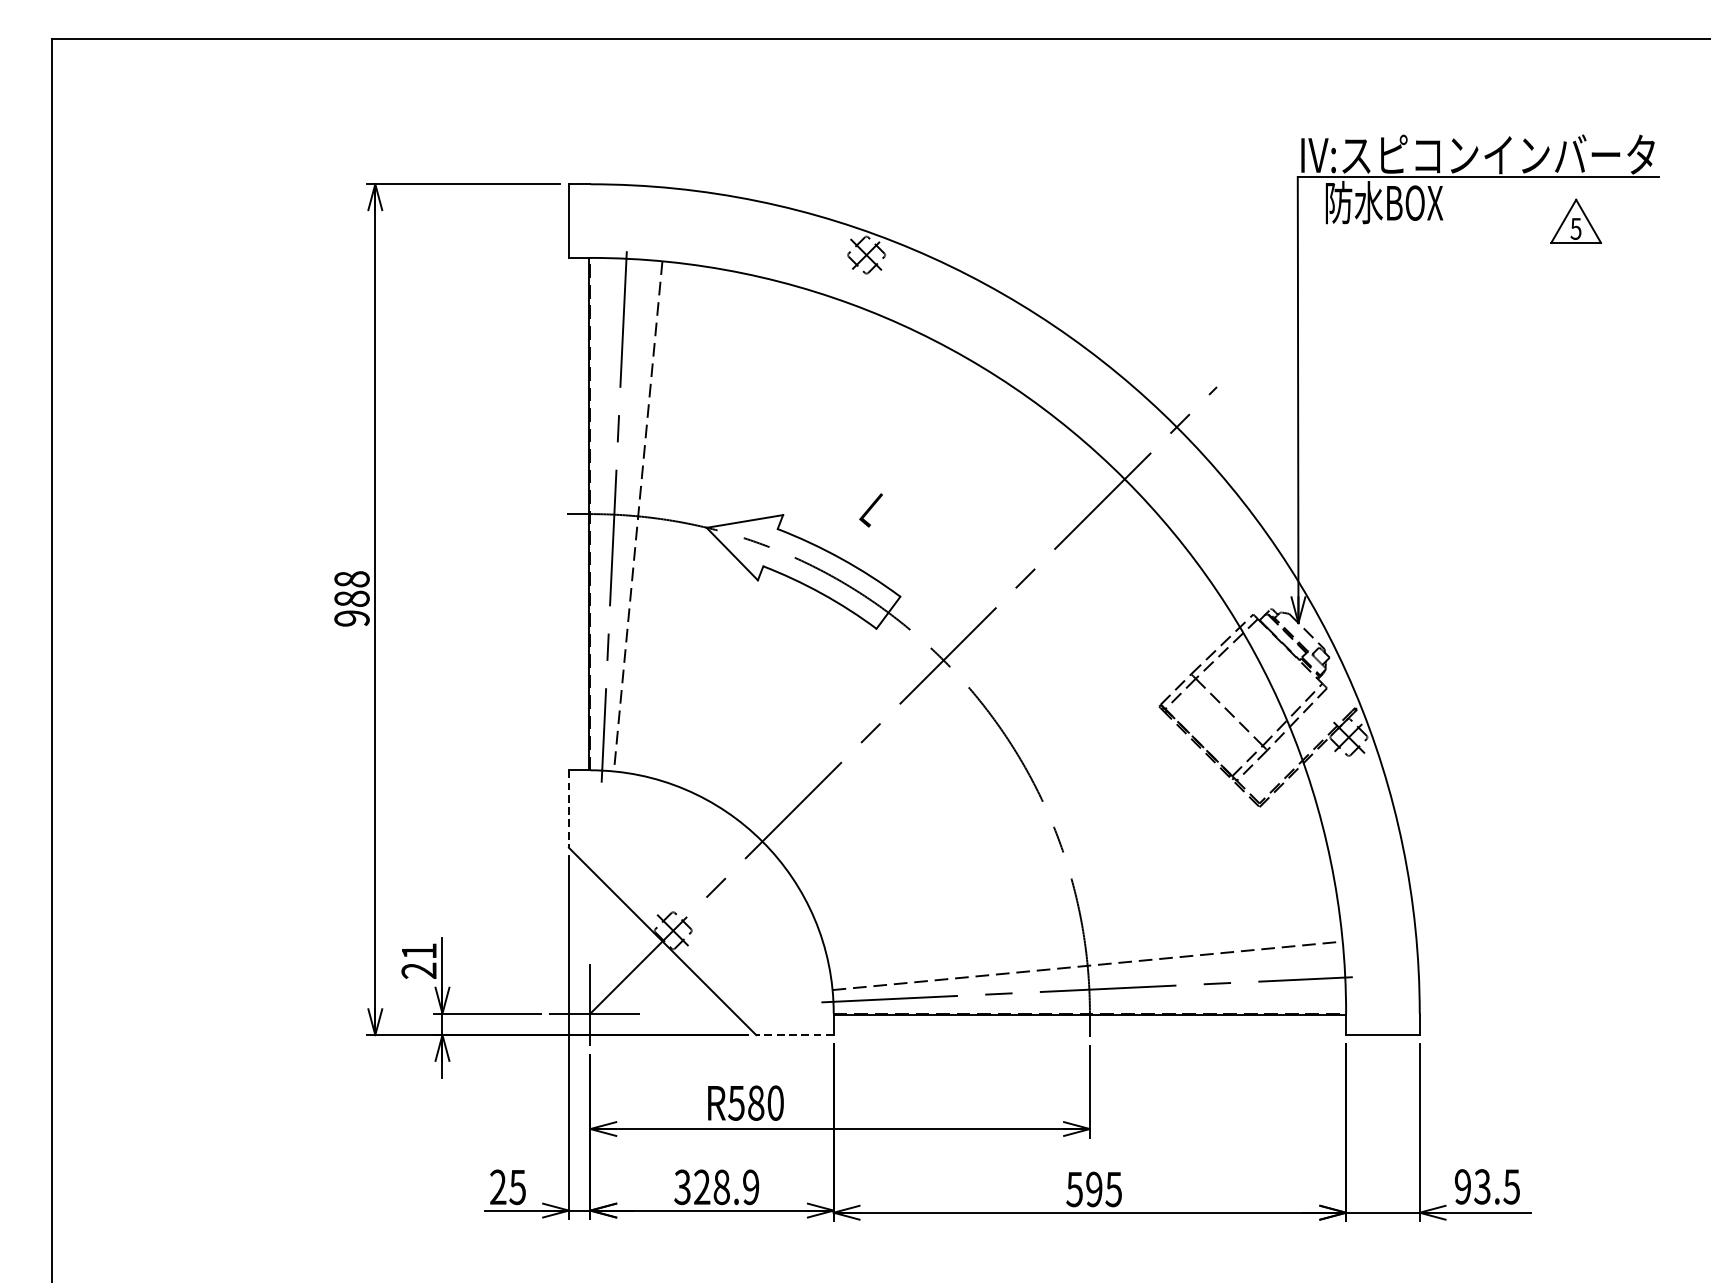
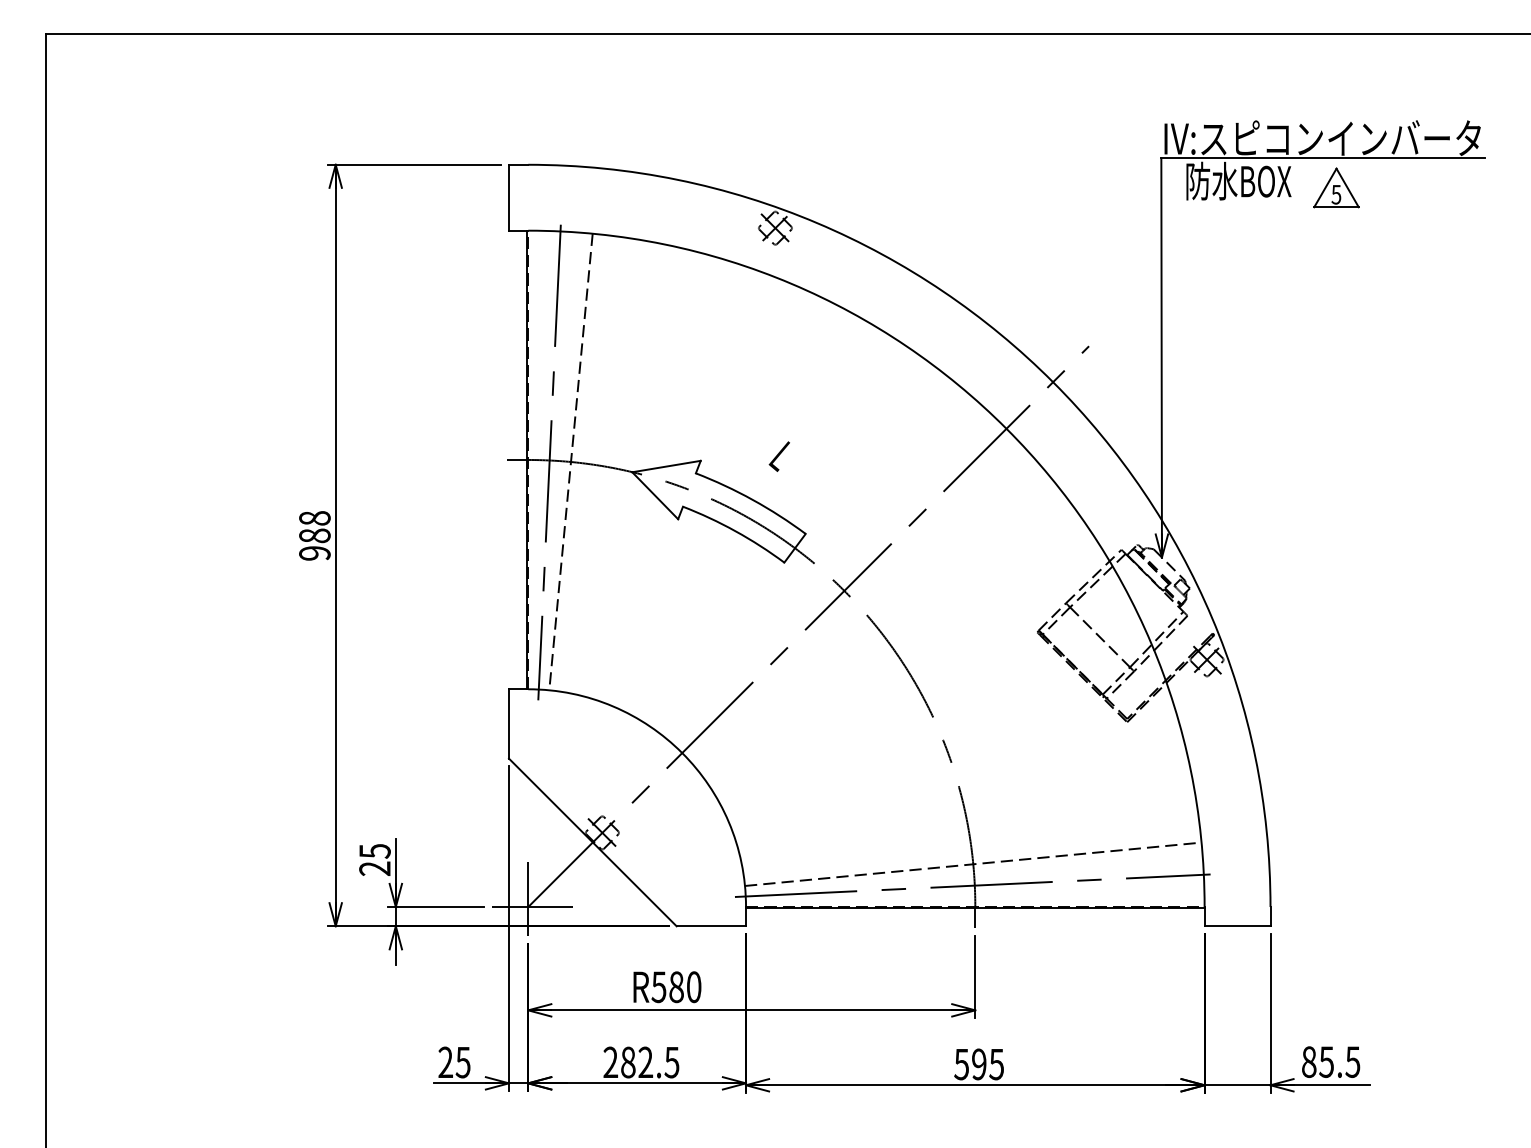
part: (1576, 220) -> (1336, 187), moved
line: (569, 808) -> (509, 723), dashed -> solid
text: (418, 951) -> (374, 851), 21 -> 25
line: (795, 1035) -> (711, 926), dashed -> solid
text: (1472, 1186) -> (1317, 1061), 93.5 -> 85.5
text: (716, 1187) -> (641, 1062), 328.9 -> 282.5

